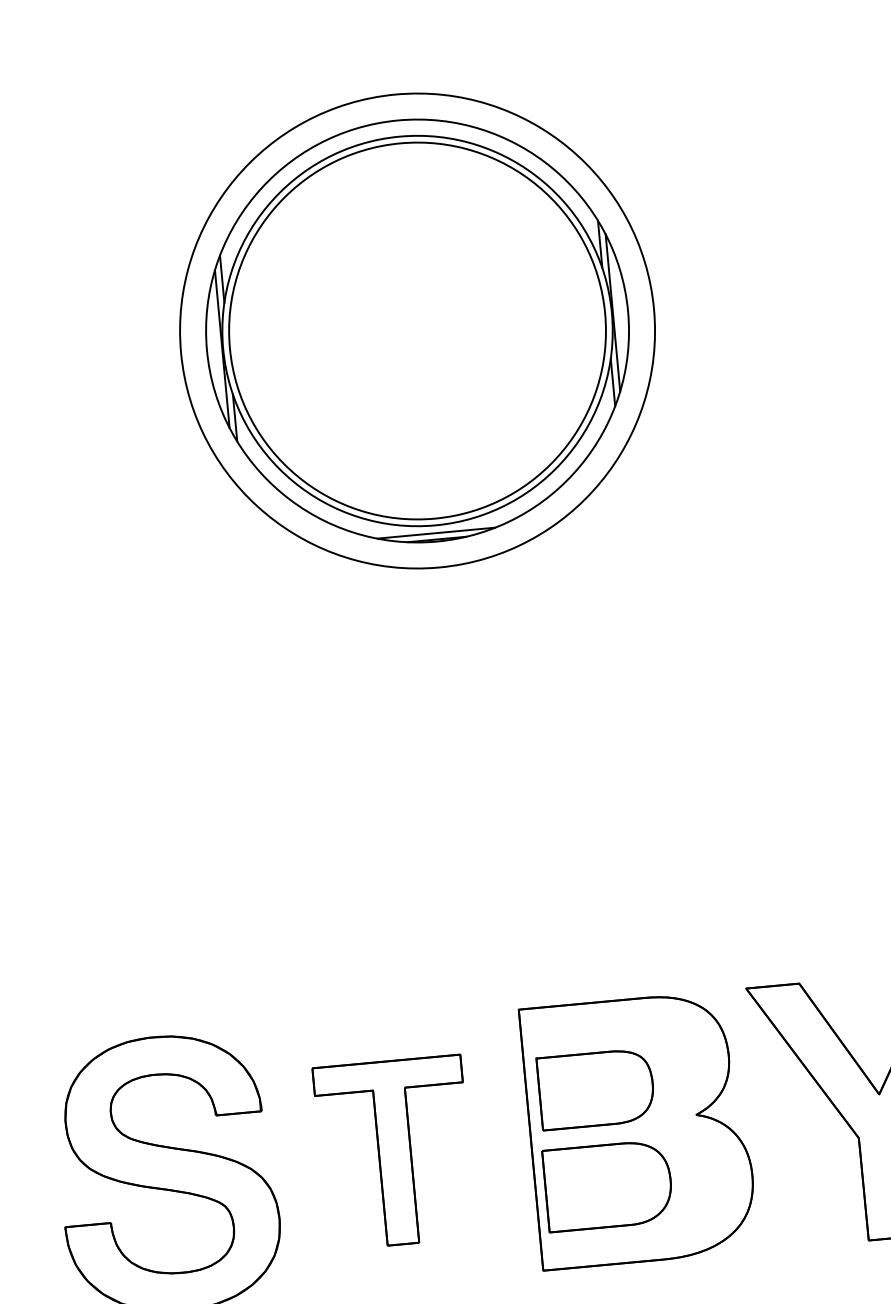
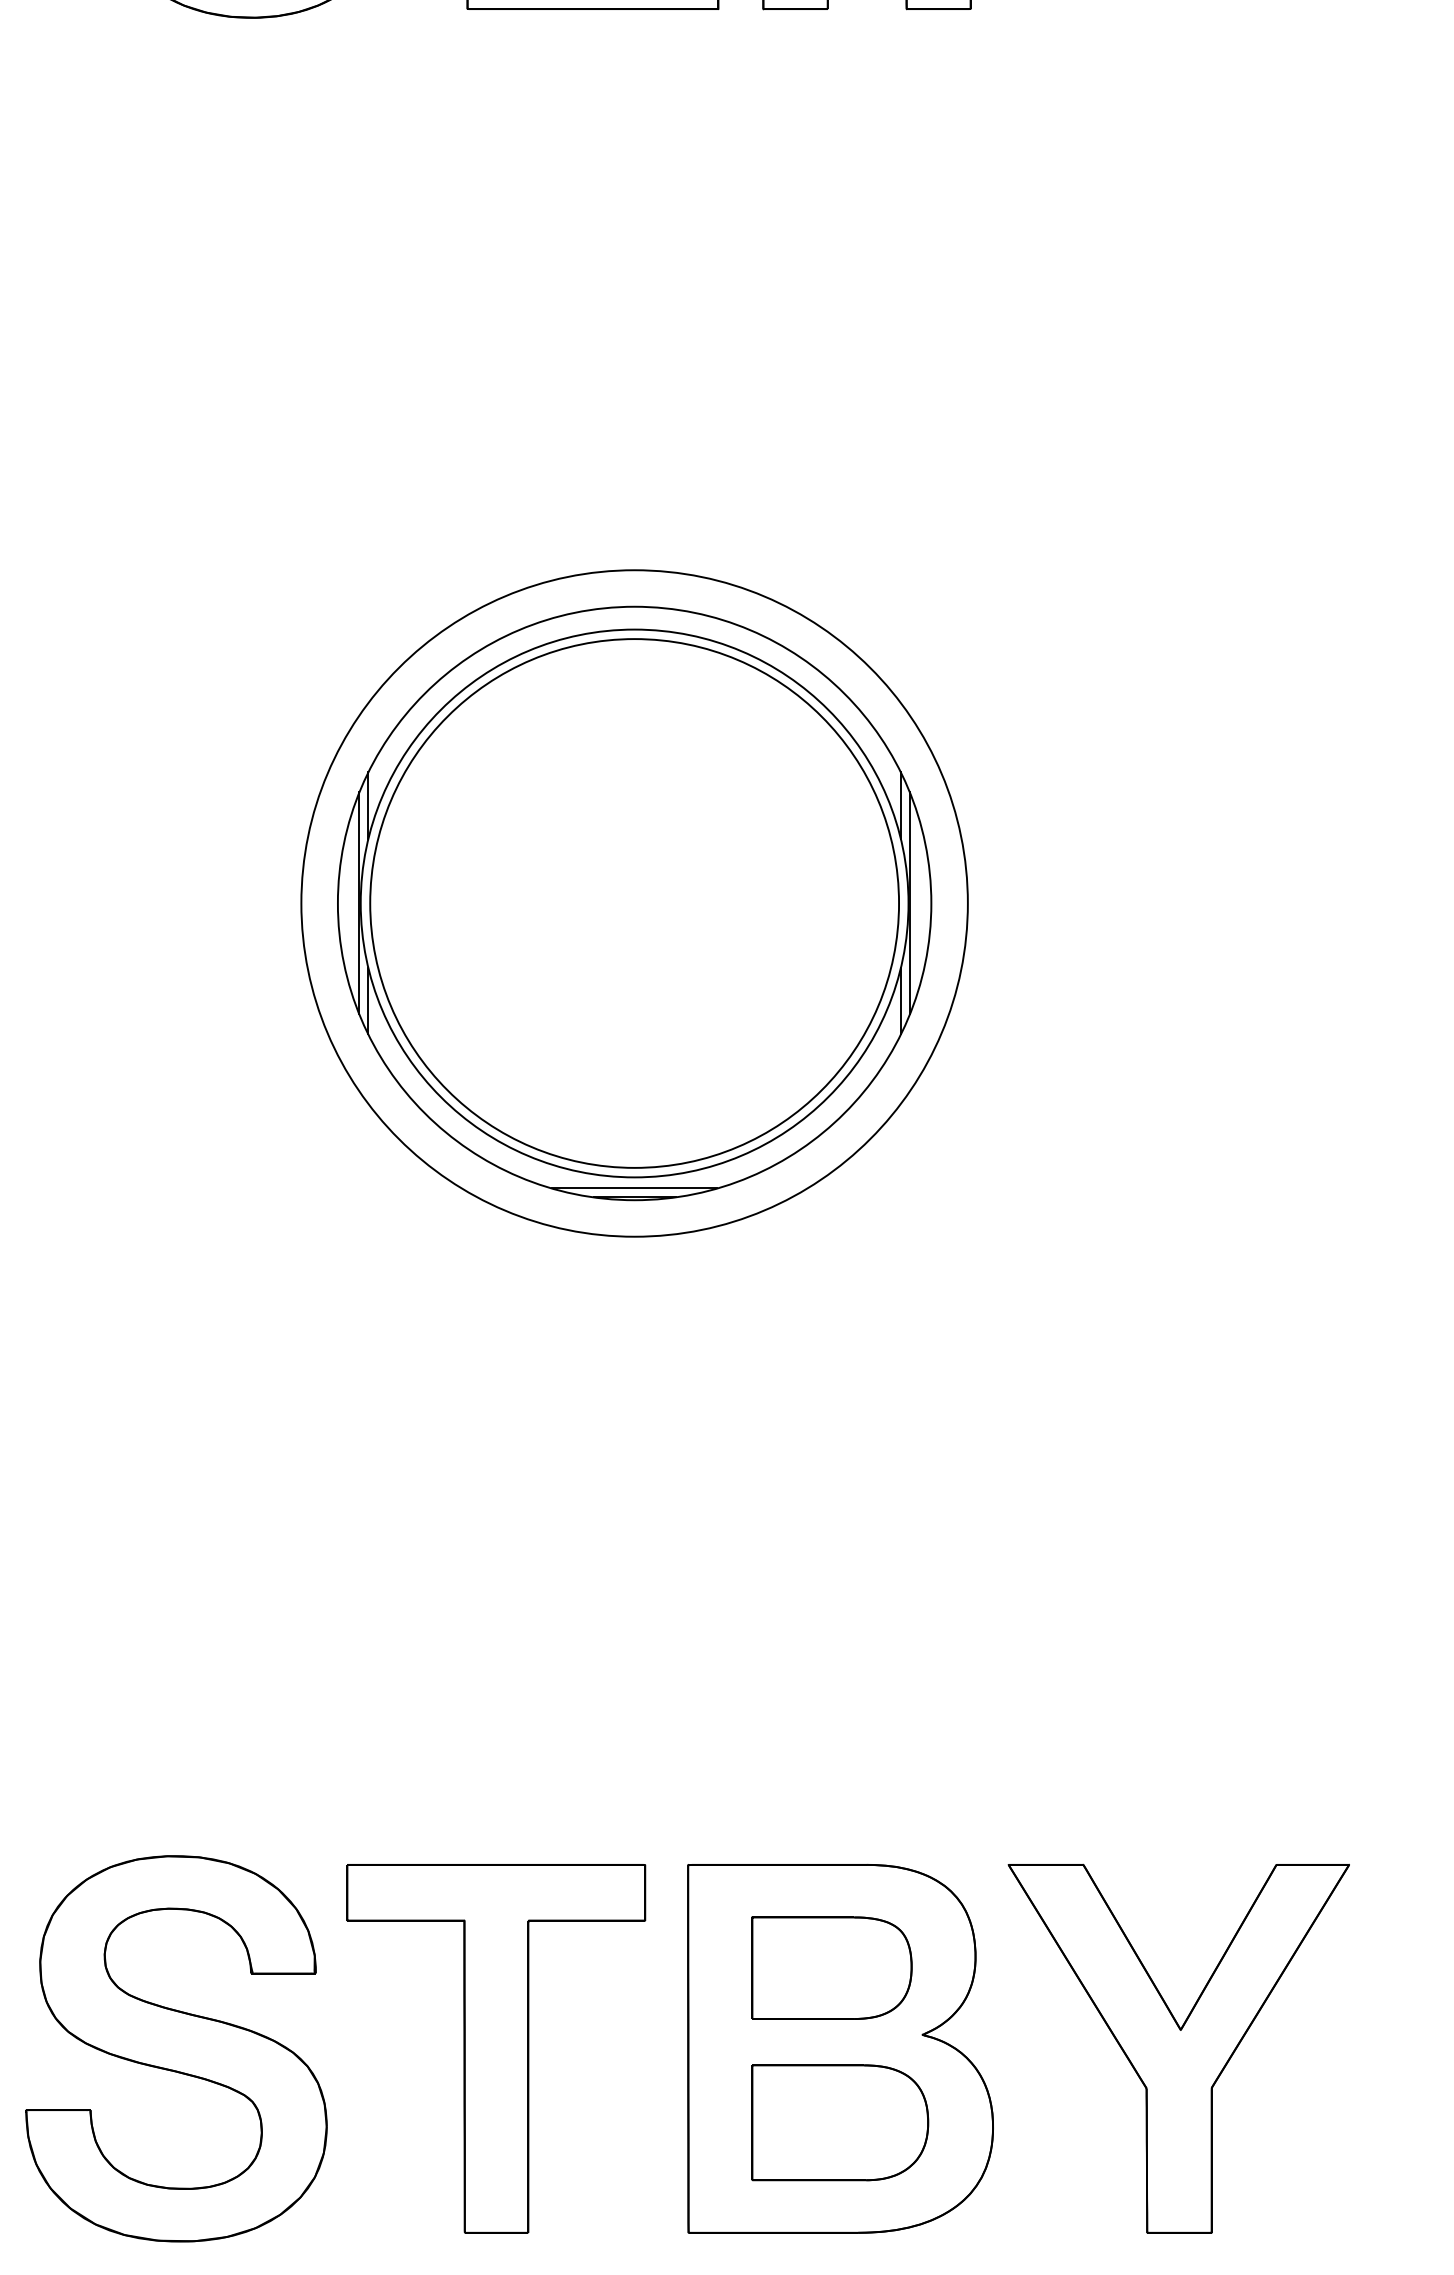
part: (595, 1088) -> (831, 1967), moved
part: (394, 1152) -> (496, 2048), size x1.43
part: (608, 1185) -> (840, 2122), moved

